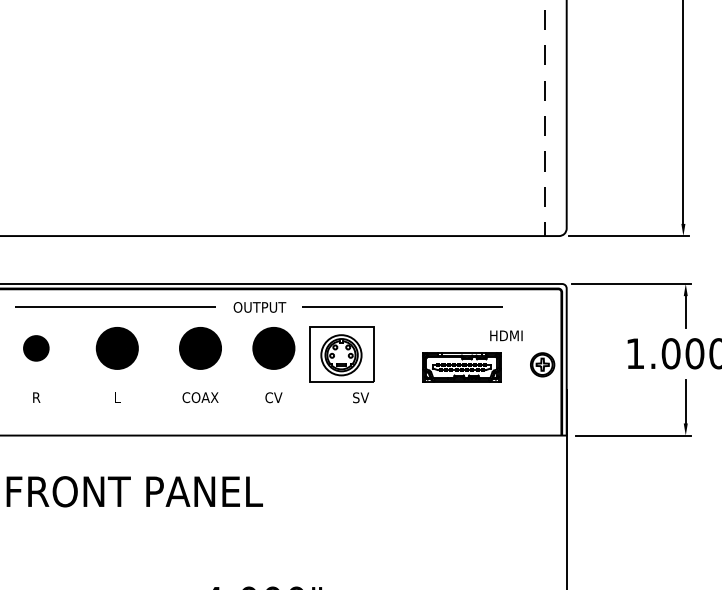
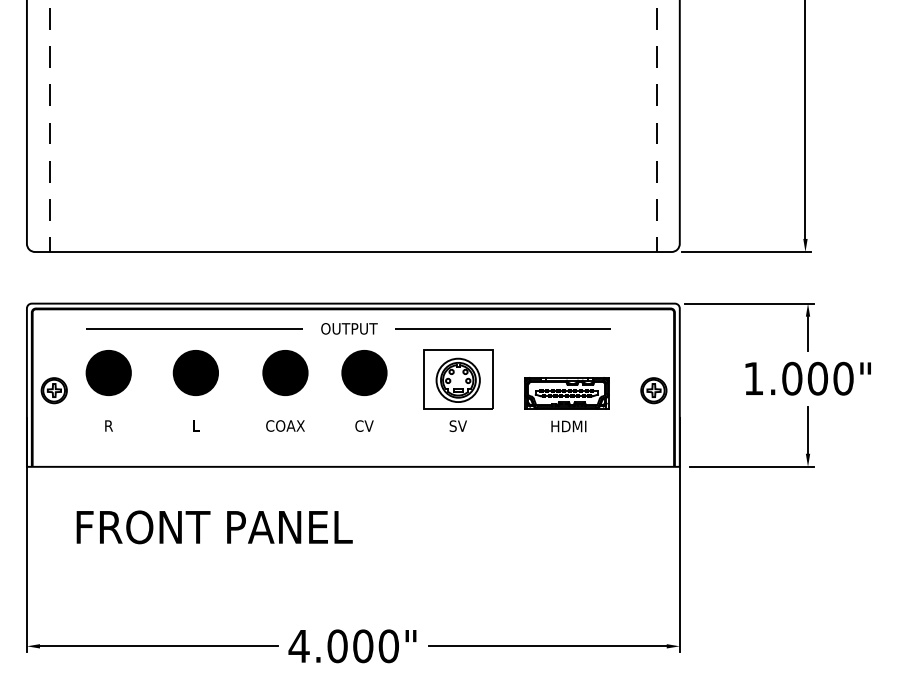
text: (506, 335) -> (568, 426), moved
part: (36, 347) -> (108, 372), size x1.67
part: (341, 354) -> (458, 379), moved

